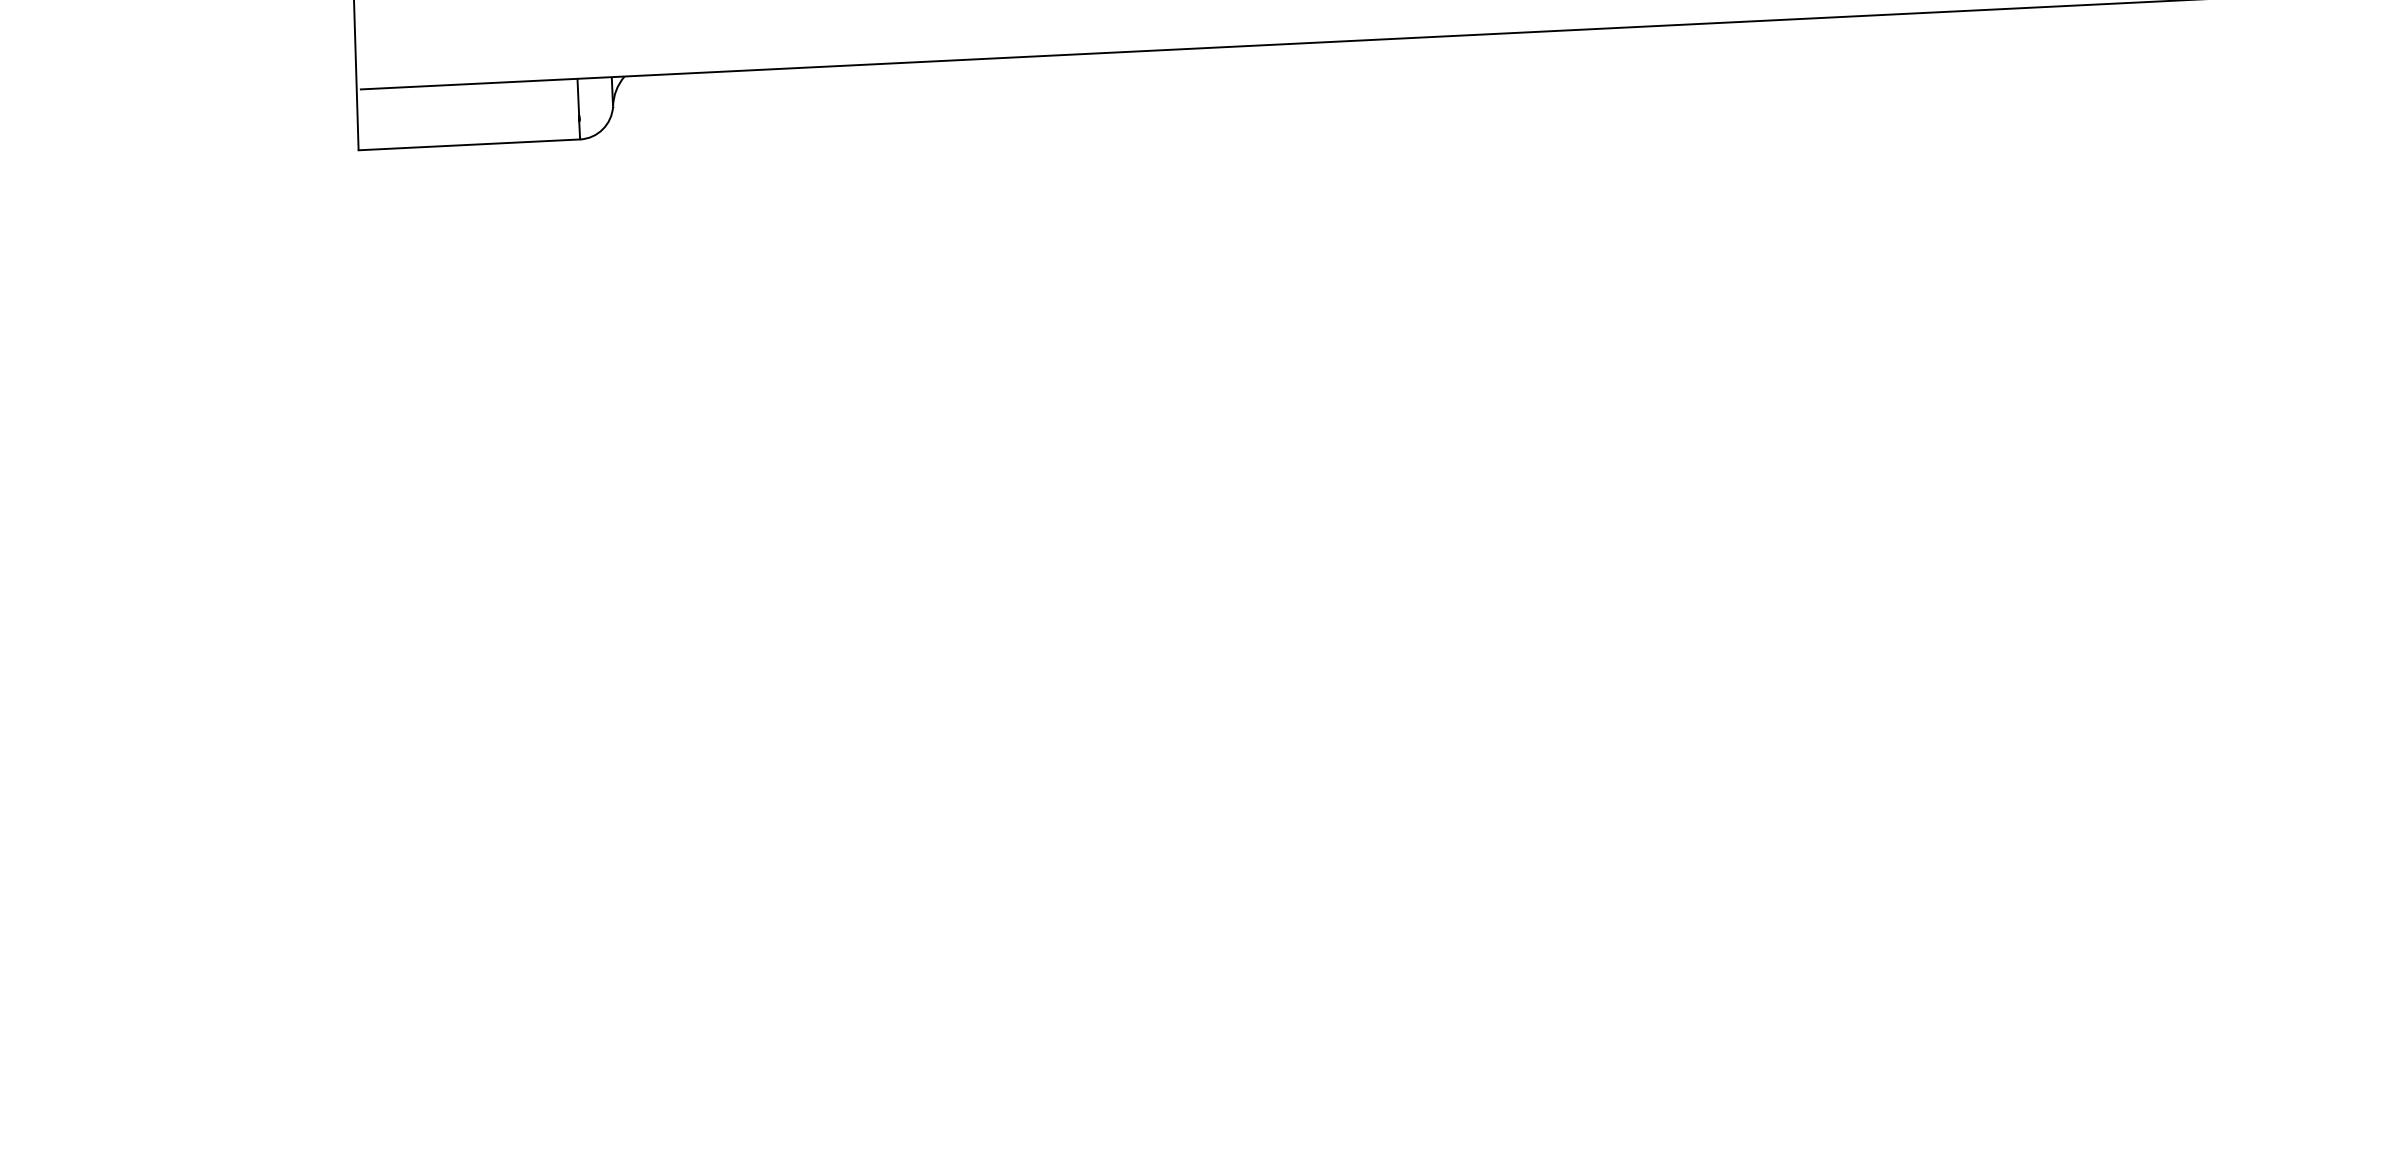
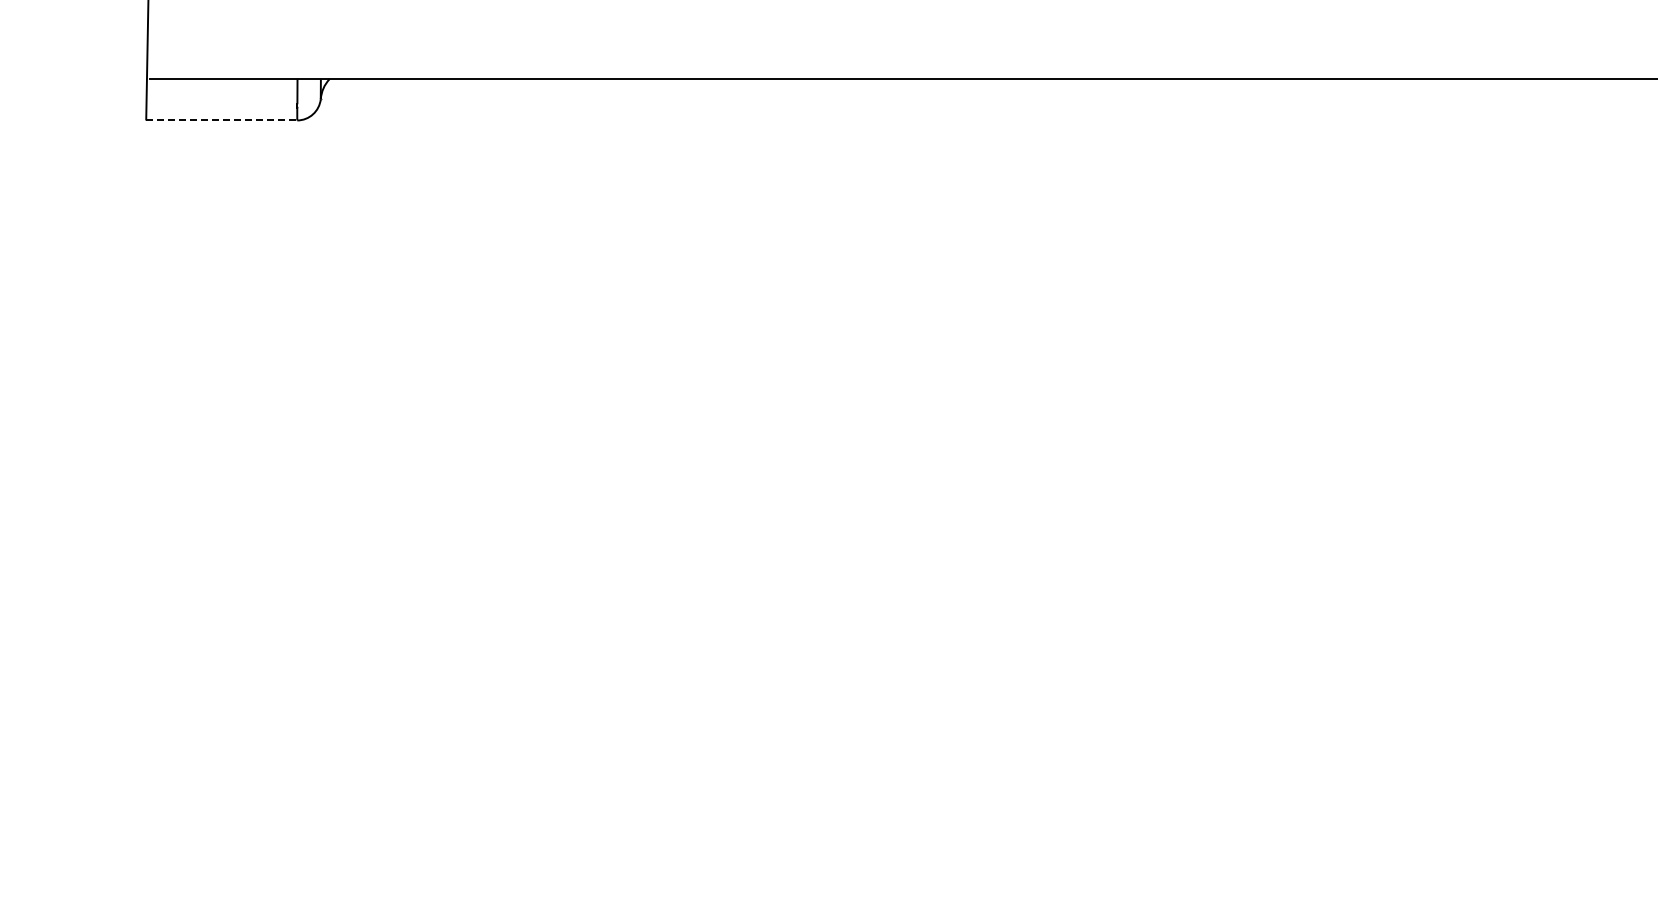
line: (468, 144) -> (221, 120), solid -> dashed

